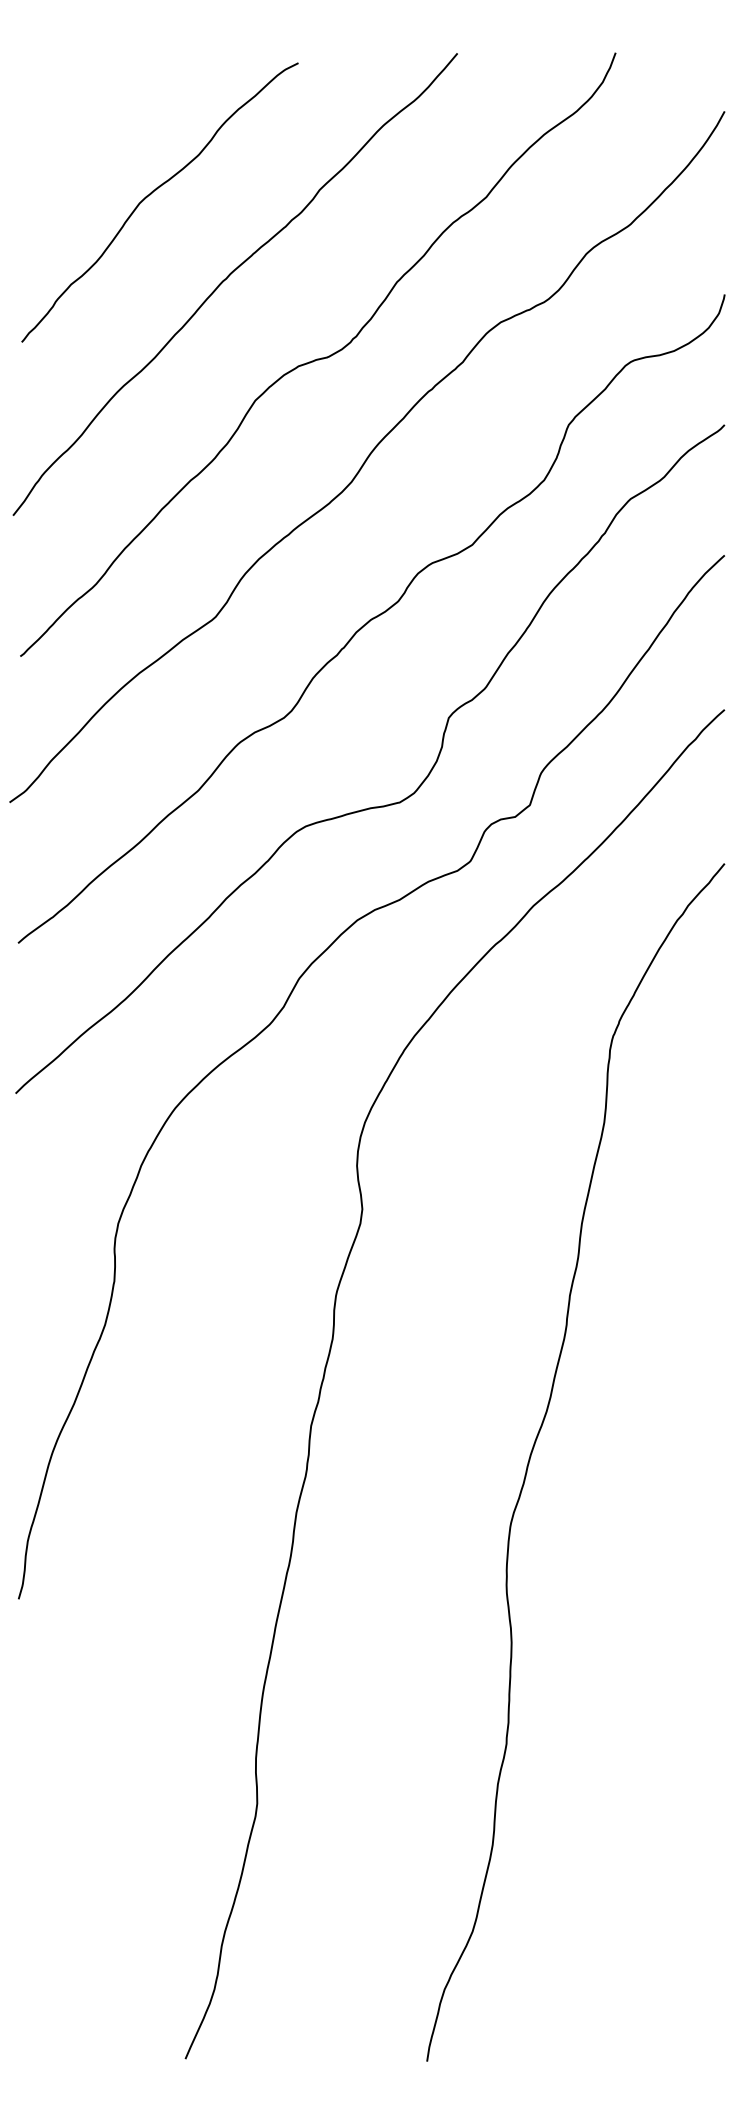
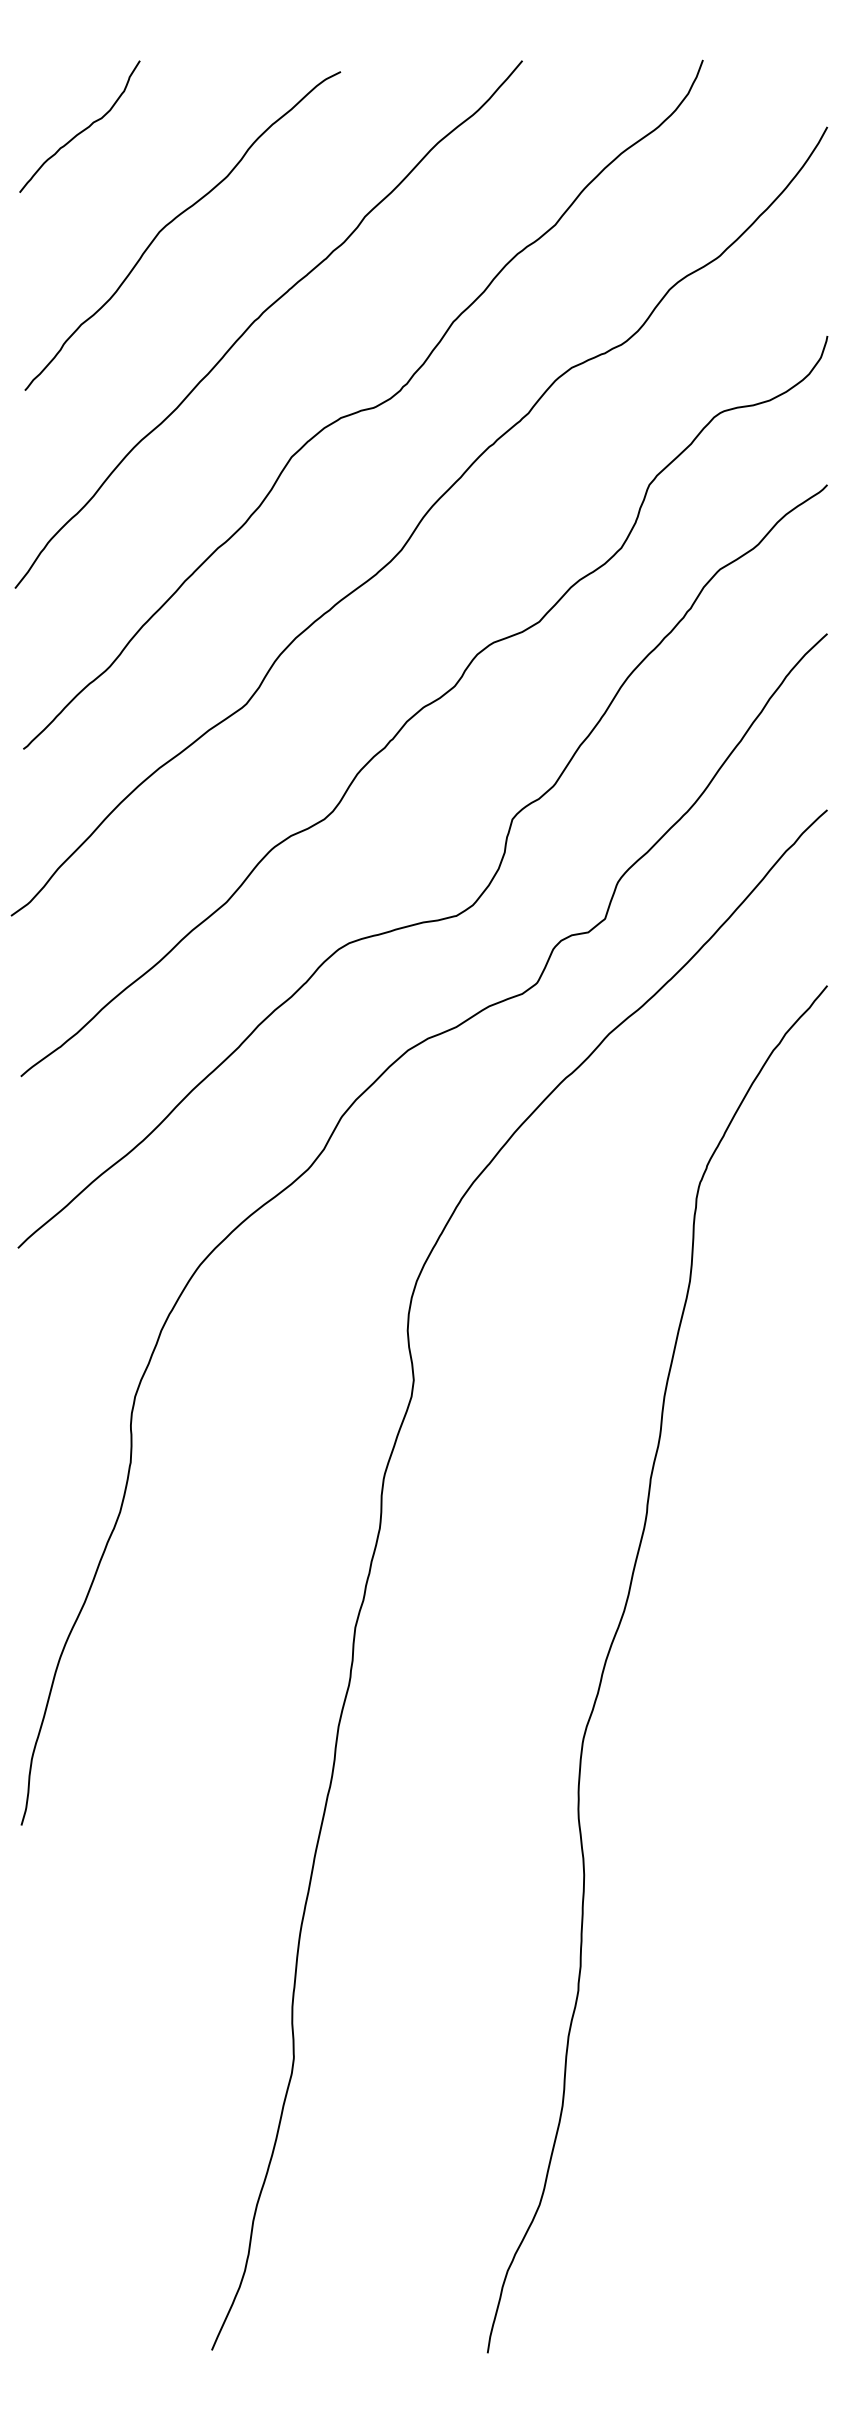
curve: (71, 114) -> (81, 130), added

